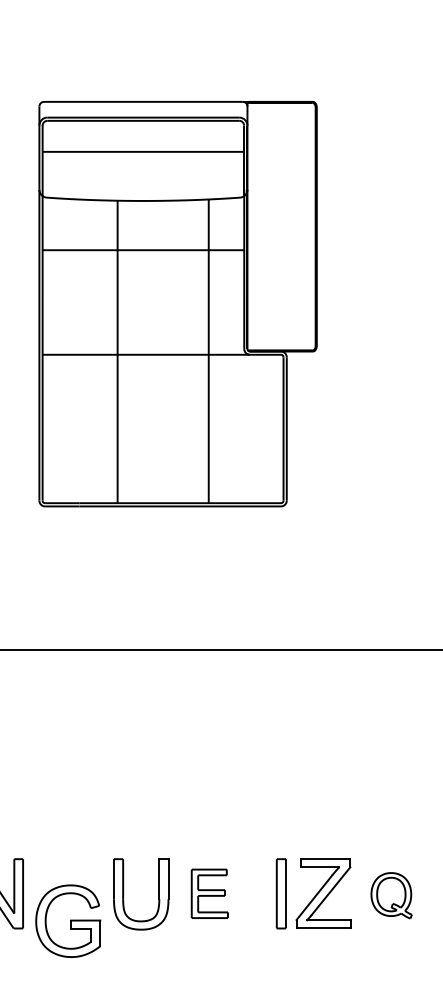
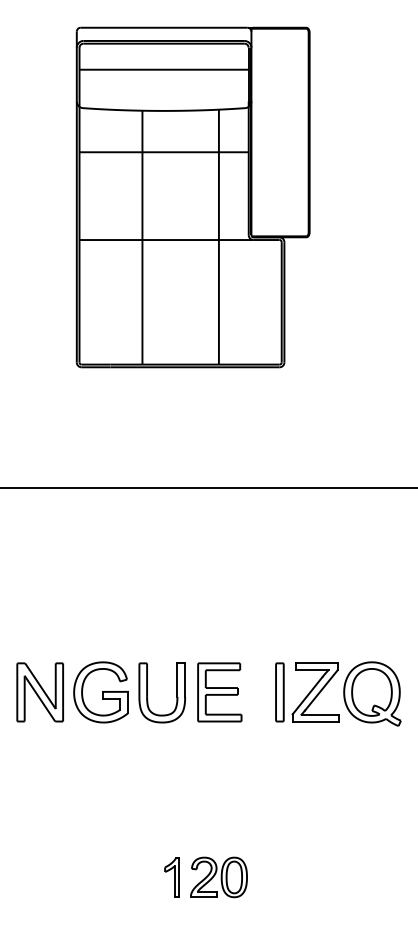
part: (209, 893) -> (219, 692), size x1.43
part: (391, 895) -> (372, 693), size x1.67
part: (67, 921) -> (100, 692), moved

